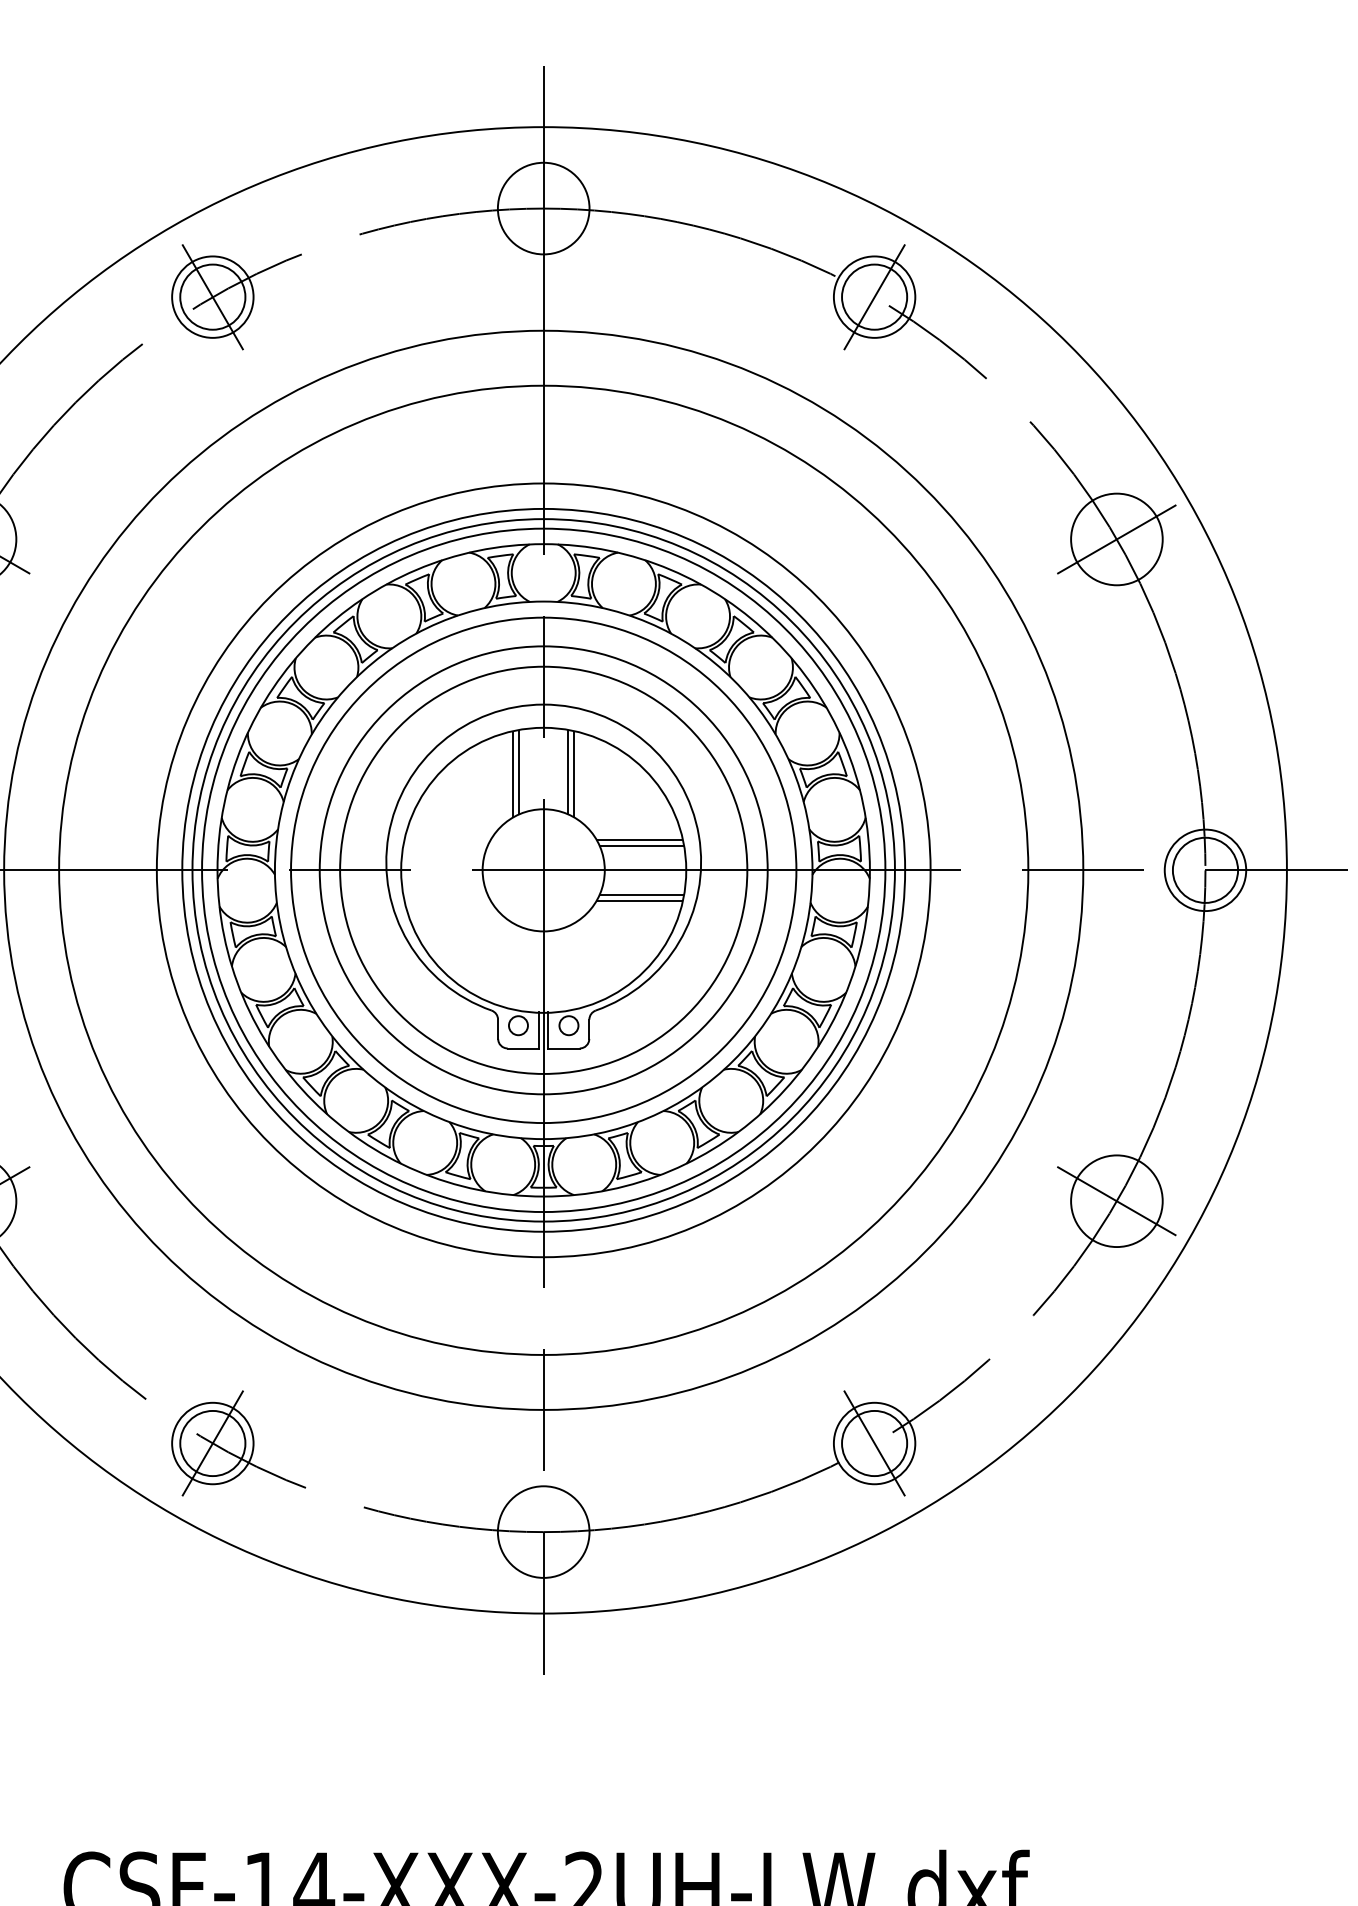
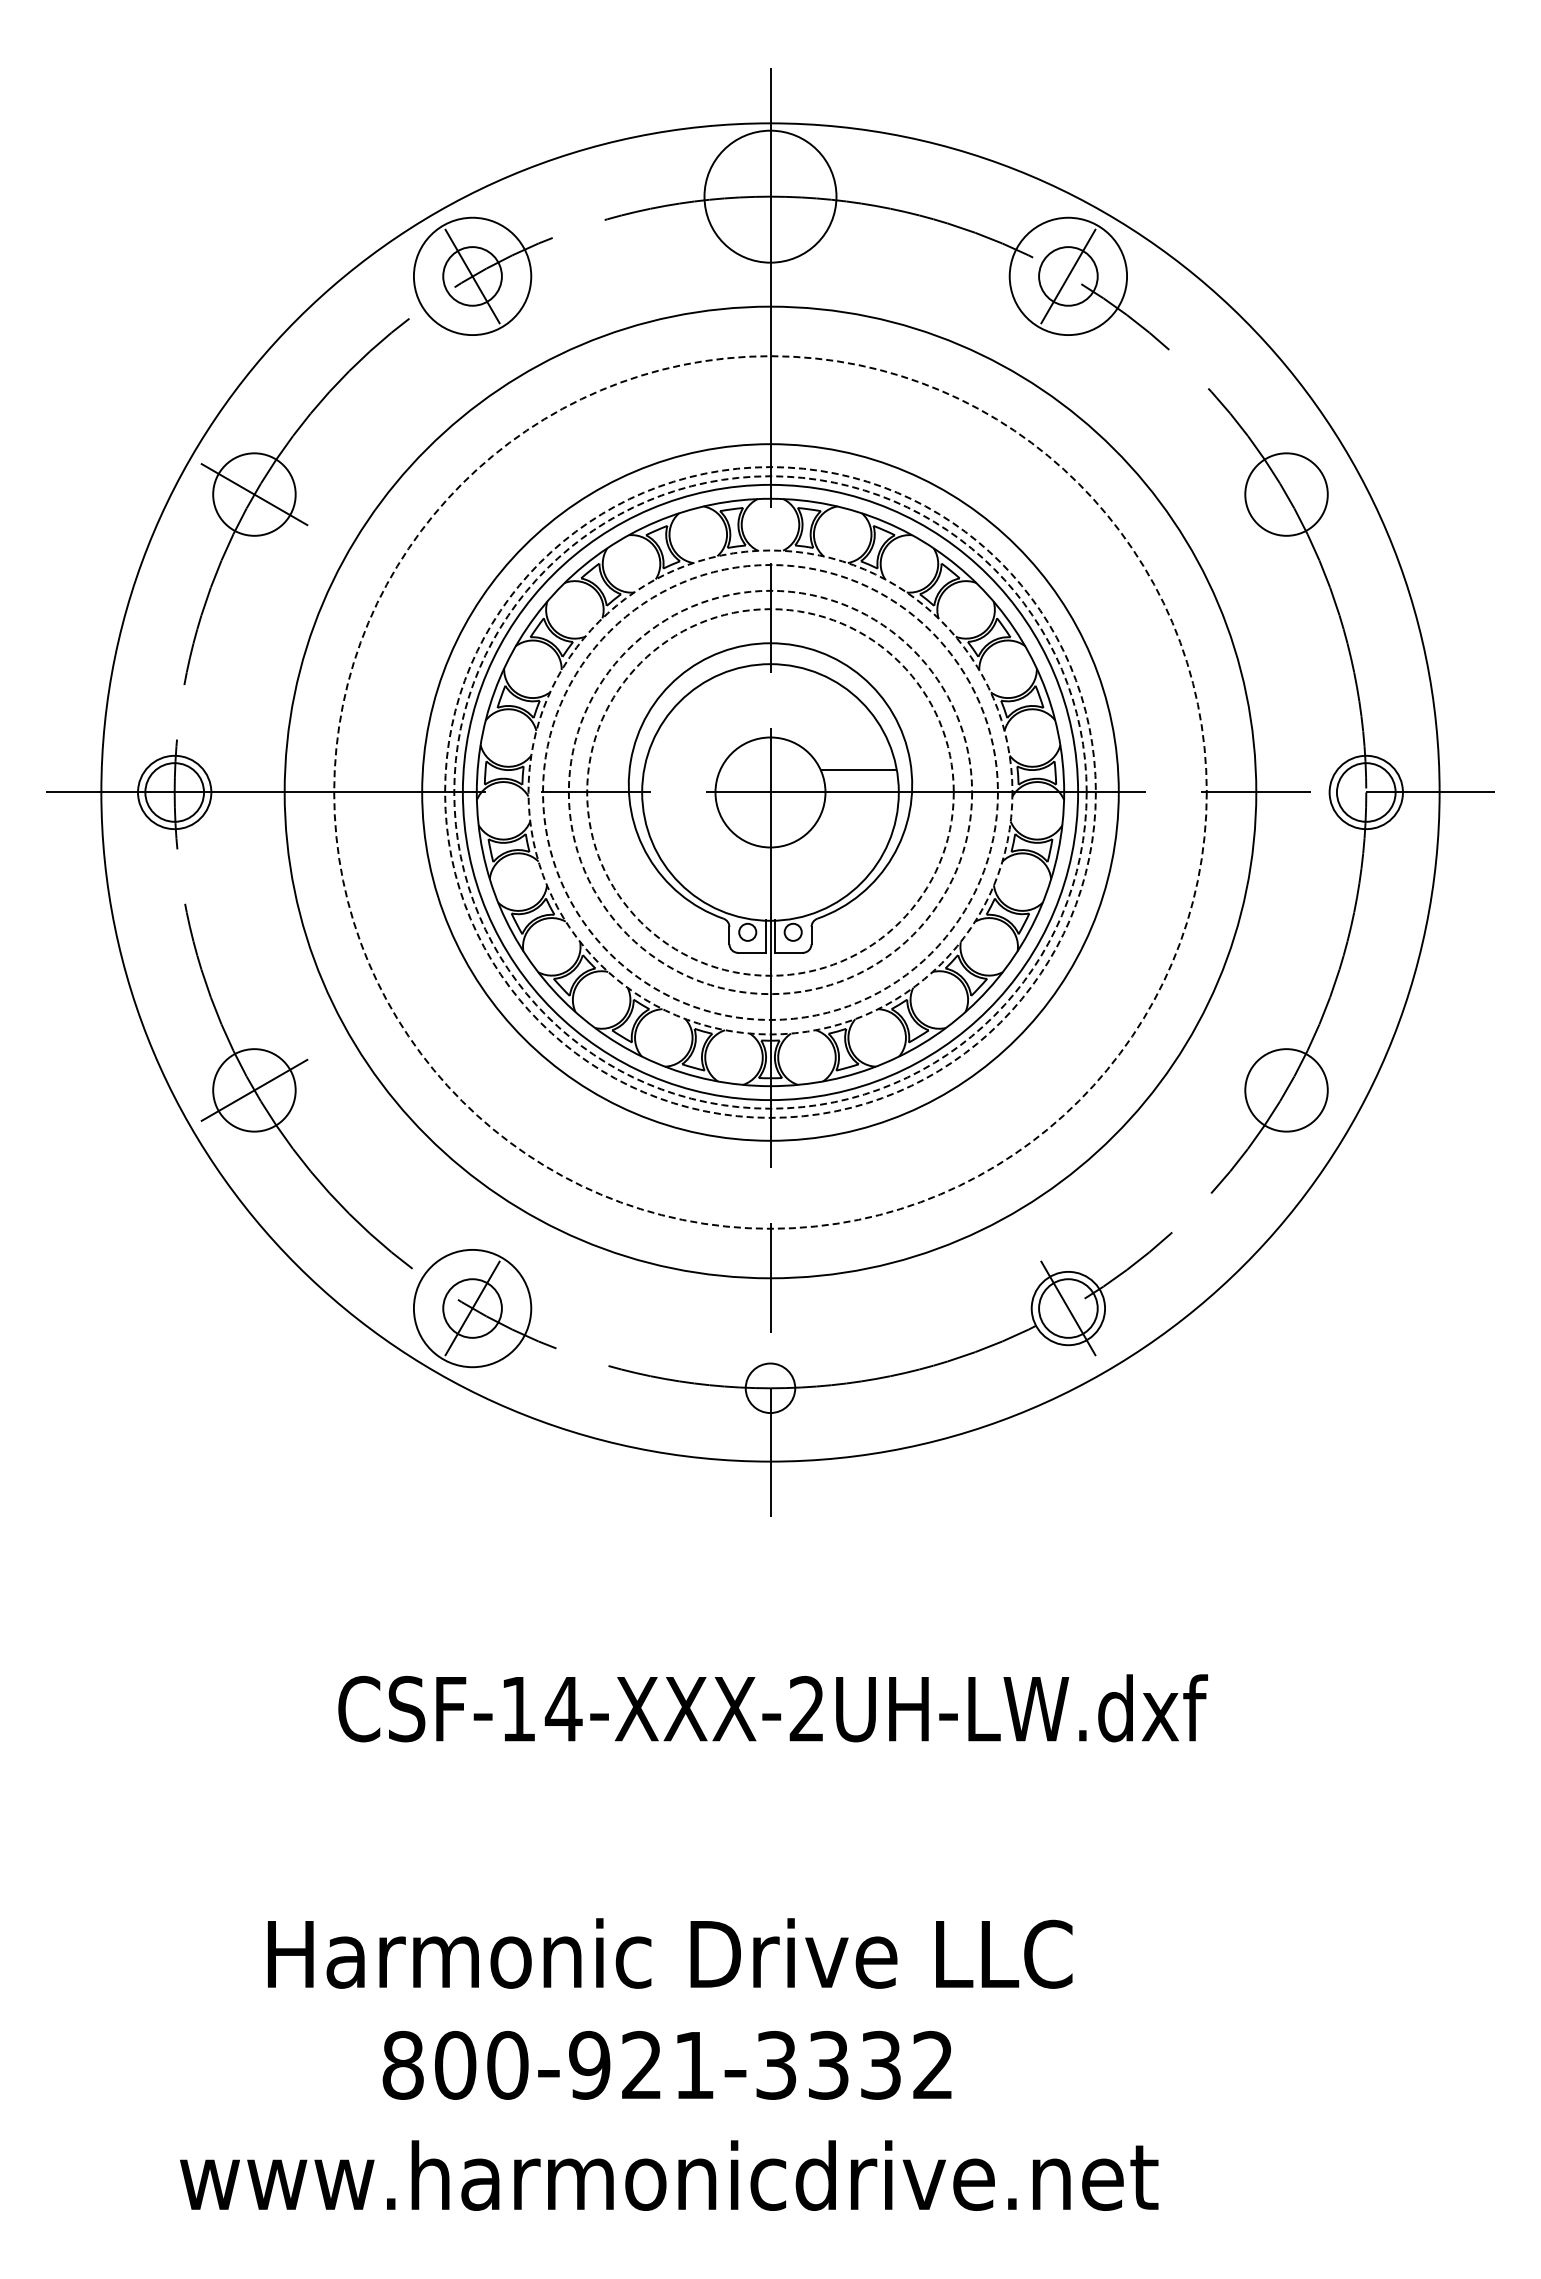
circle: (543, 208) -> (770, 196), size x1.6
circle: (212, 297) -> (472, 276), size x1.6
circle: (874, 297) -> (1068, 276), size x1.6
line: (1116, 539) -> (1286, 494), removed
line: (519, 772) -> (748, 704), removed
line: (568, 772) -> (792, 704), removed
line: (513, 773) -> (743, 705), removed
line: (573, 773) -> (797, 705), removed
line: (639, 839) -> (856, 764), removed
circle: (543, 869) -> (770, 791), solid -> dashed
circle: (543, 870) -> (770, 792), solid -> dashed
circle: (543, 870) -> (770, 792), solid -> dashed
circle: (543, 870) -> (770, 792), solid -> dashed
circle: (543, 870) -> (770, 792), solid -> dashed
circle: (543, 870) -> (770, 792), solid -> dashed
circle: (543, 870) -> (770, 792), solid -> dashed
line: (641, 894) -> (858, 814), removed
line: (639, 900) -> (856, 819), removed
line: (1116, 1201) -> (1286, 1090), removed
circle: (212, 1443) -> (472, 1308), size x1.6
circle: (543, 1532) -> (770, 1388), size x0.6

